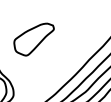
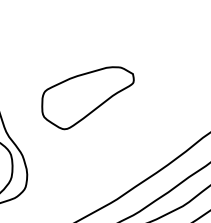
part: (33, 39) -> (85, 96), moved

